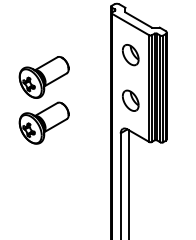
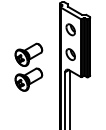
part: (43, 98) -> (28, 66), moved

